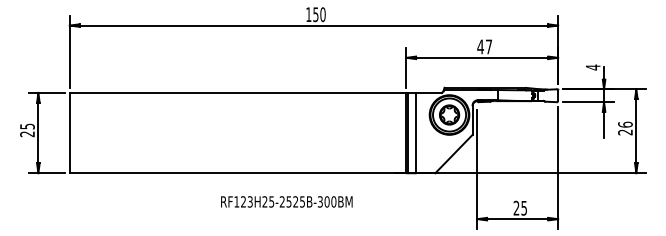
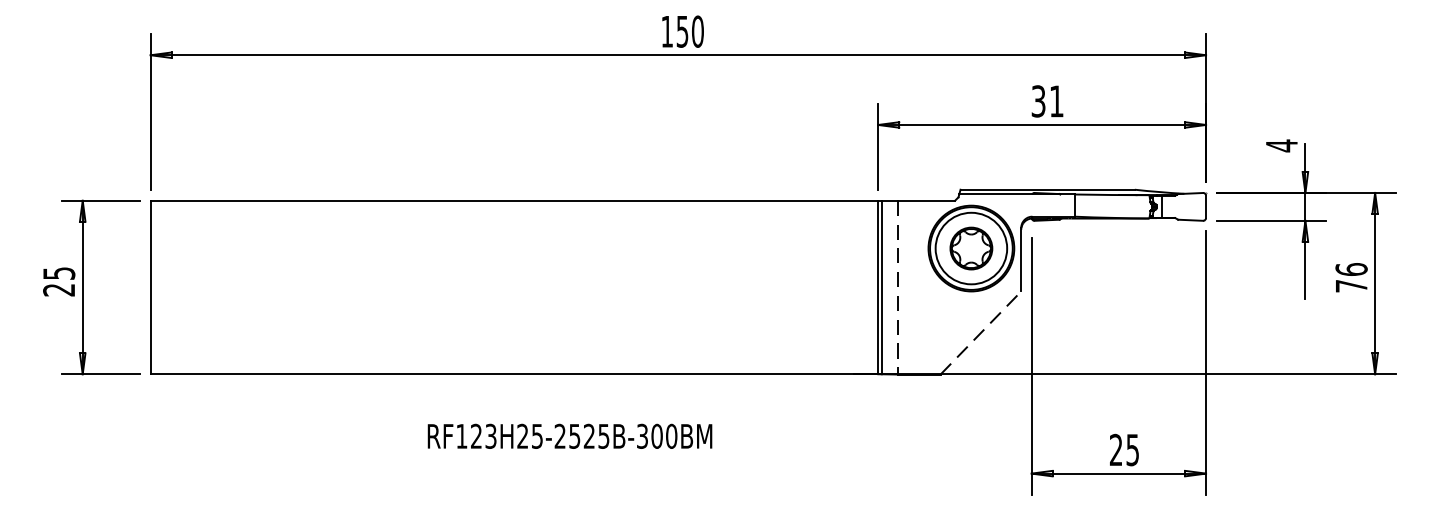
text: (484, 46) -> (1046, 100), 47 -> 31
text: (625, 132) -> (1351, 286), 26 -> 76
line: (415, 133) -> (897, 288), solid -> dashed
line: (453, 154) -> (979, 333), solid -> dashed
text: (286, 201) -> (569, 435), moved

